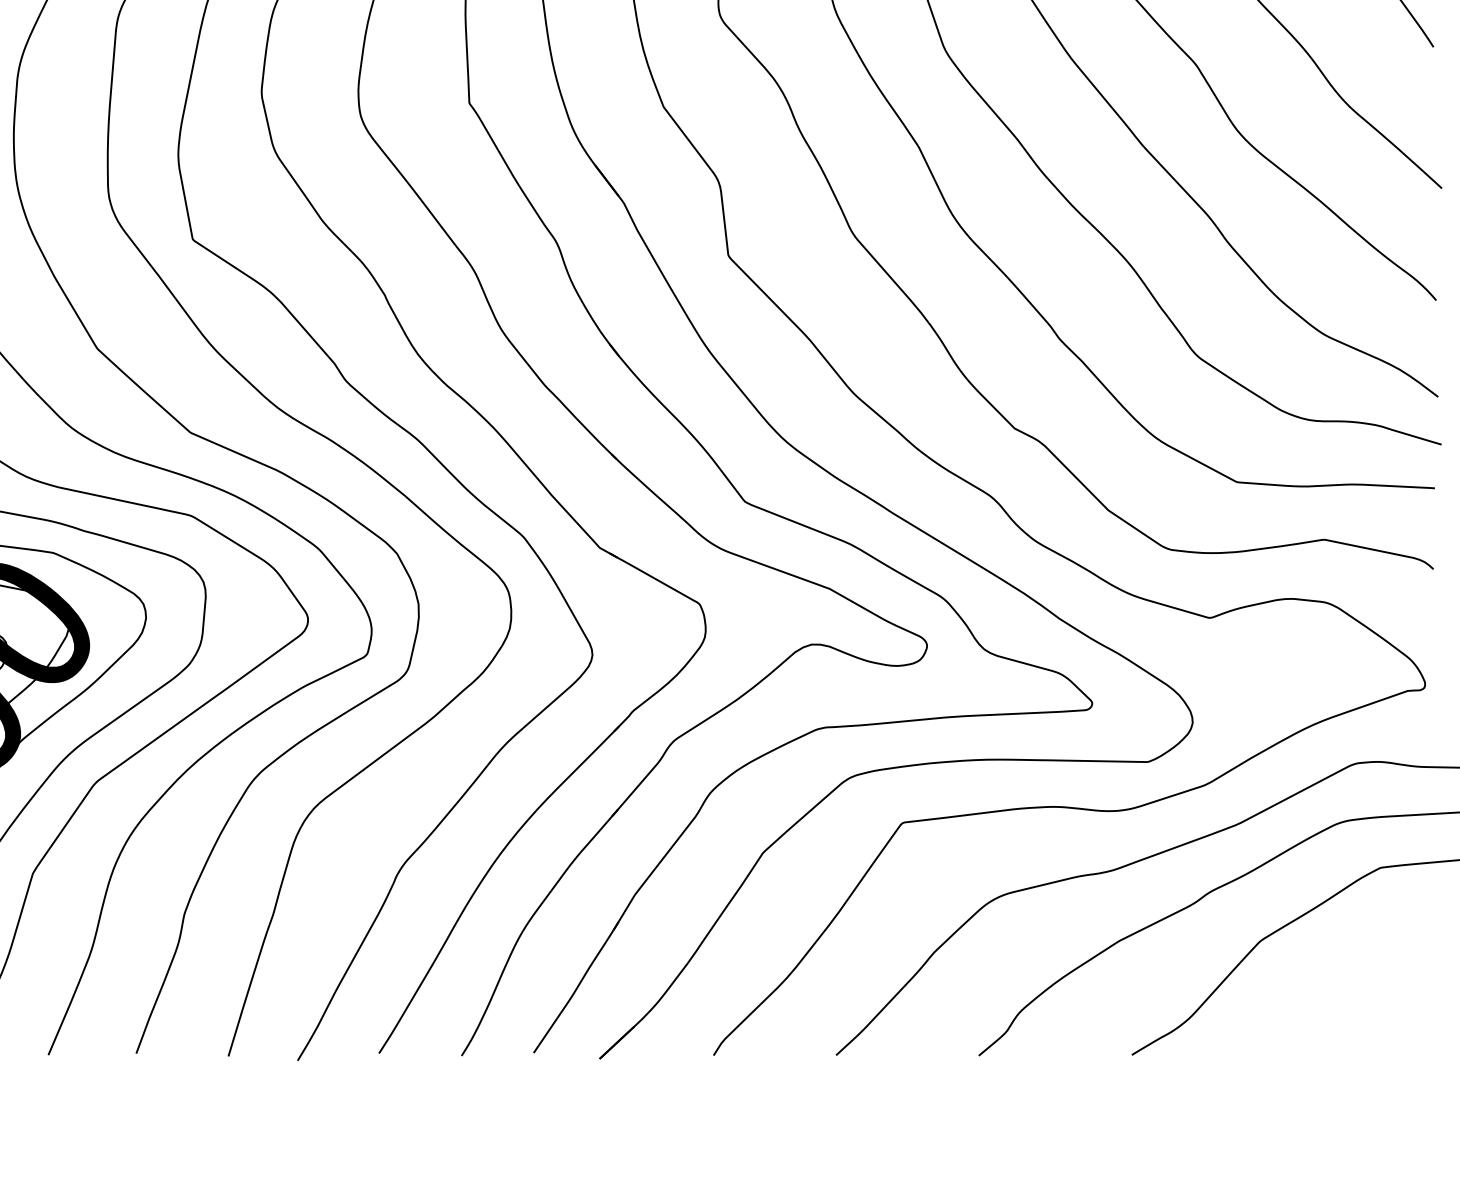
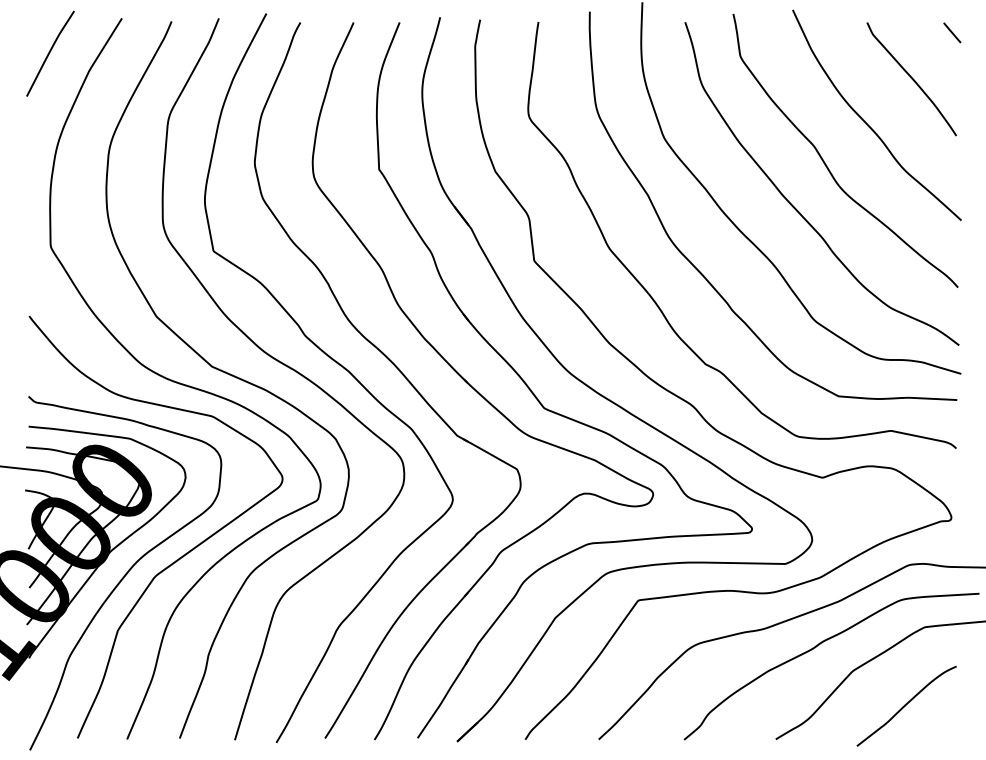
curve: (1350, 998) -> (906, 705), added

